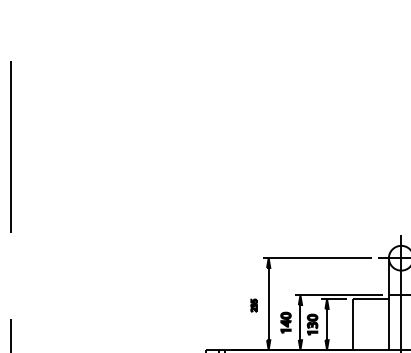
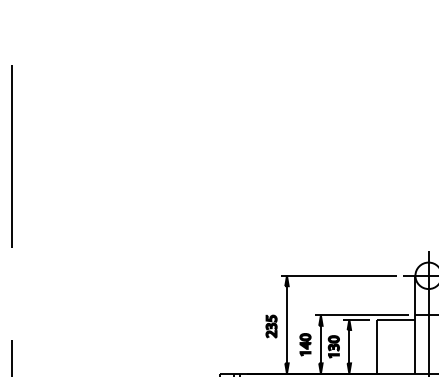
part: (253, 305) -> (270, 326), size x1.67

